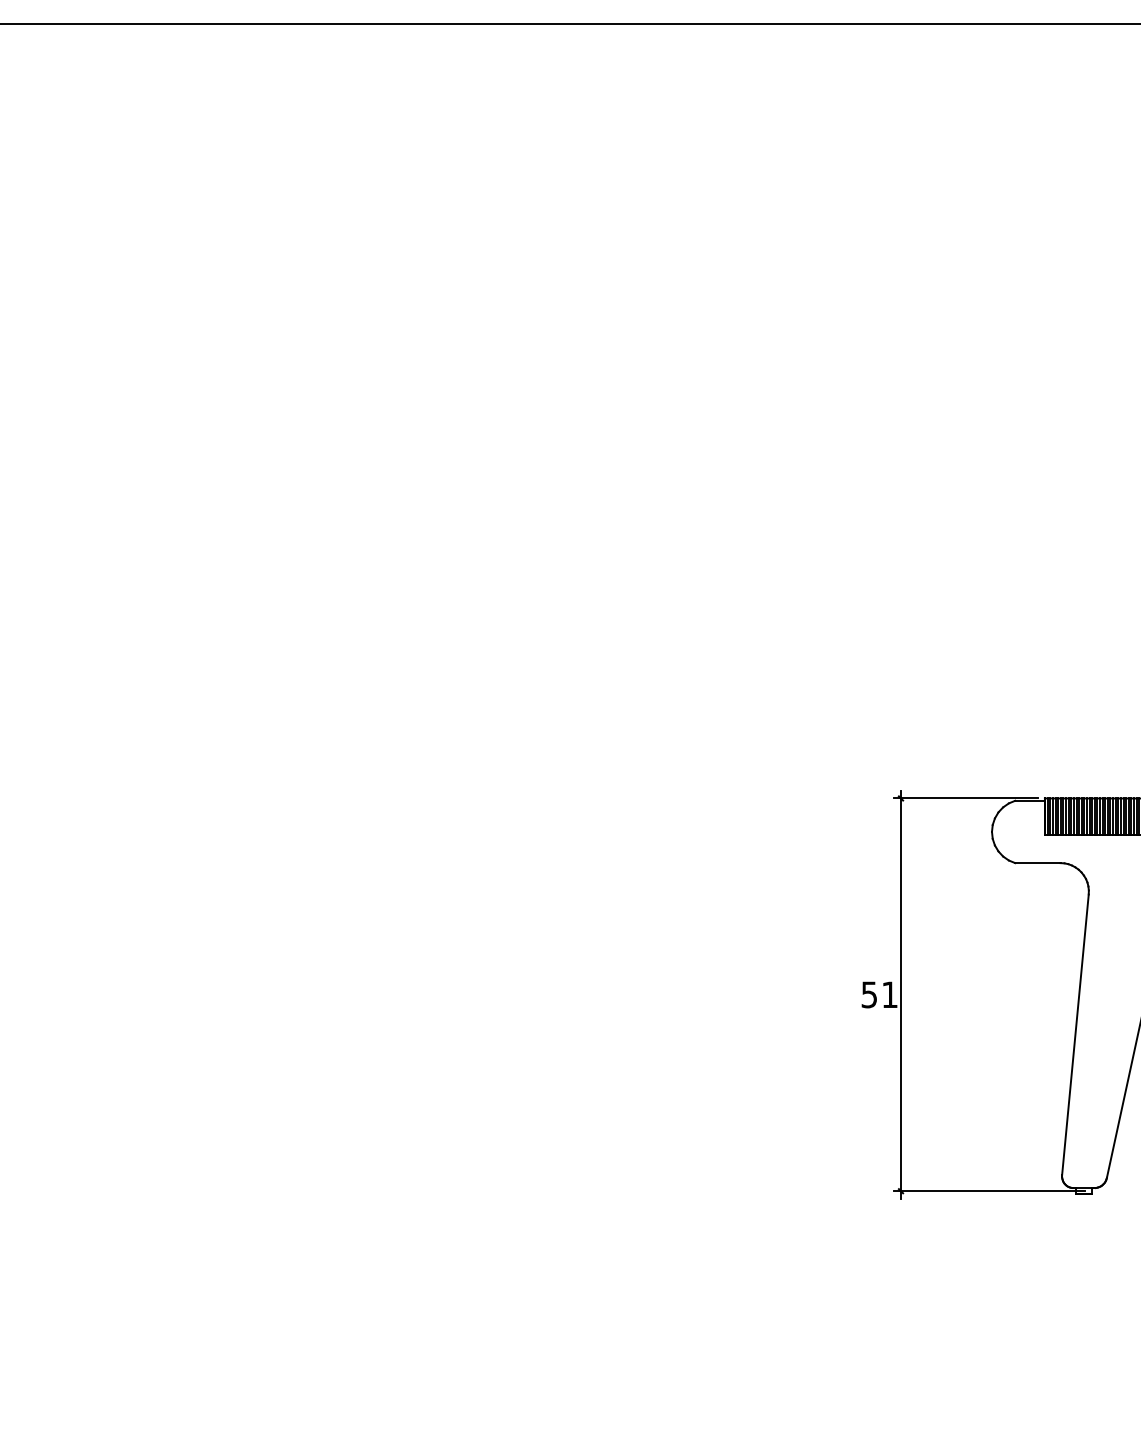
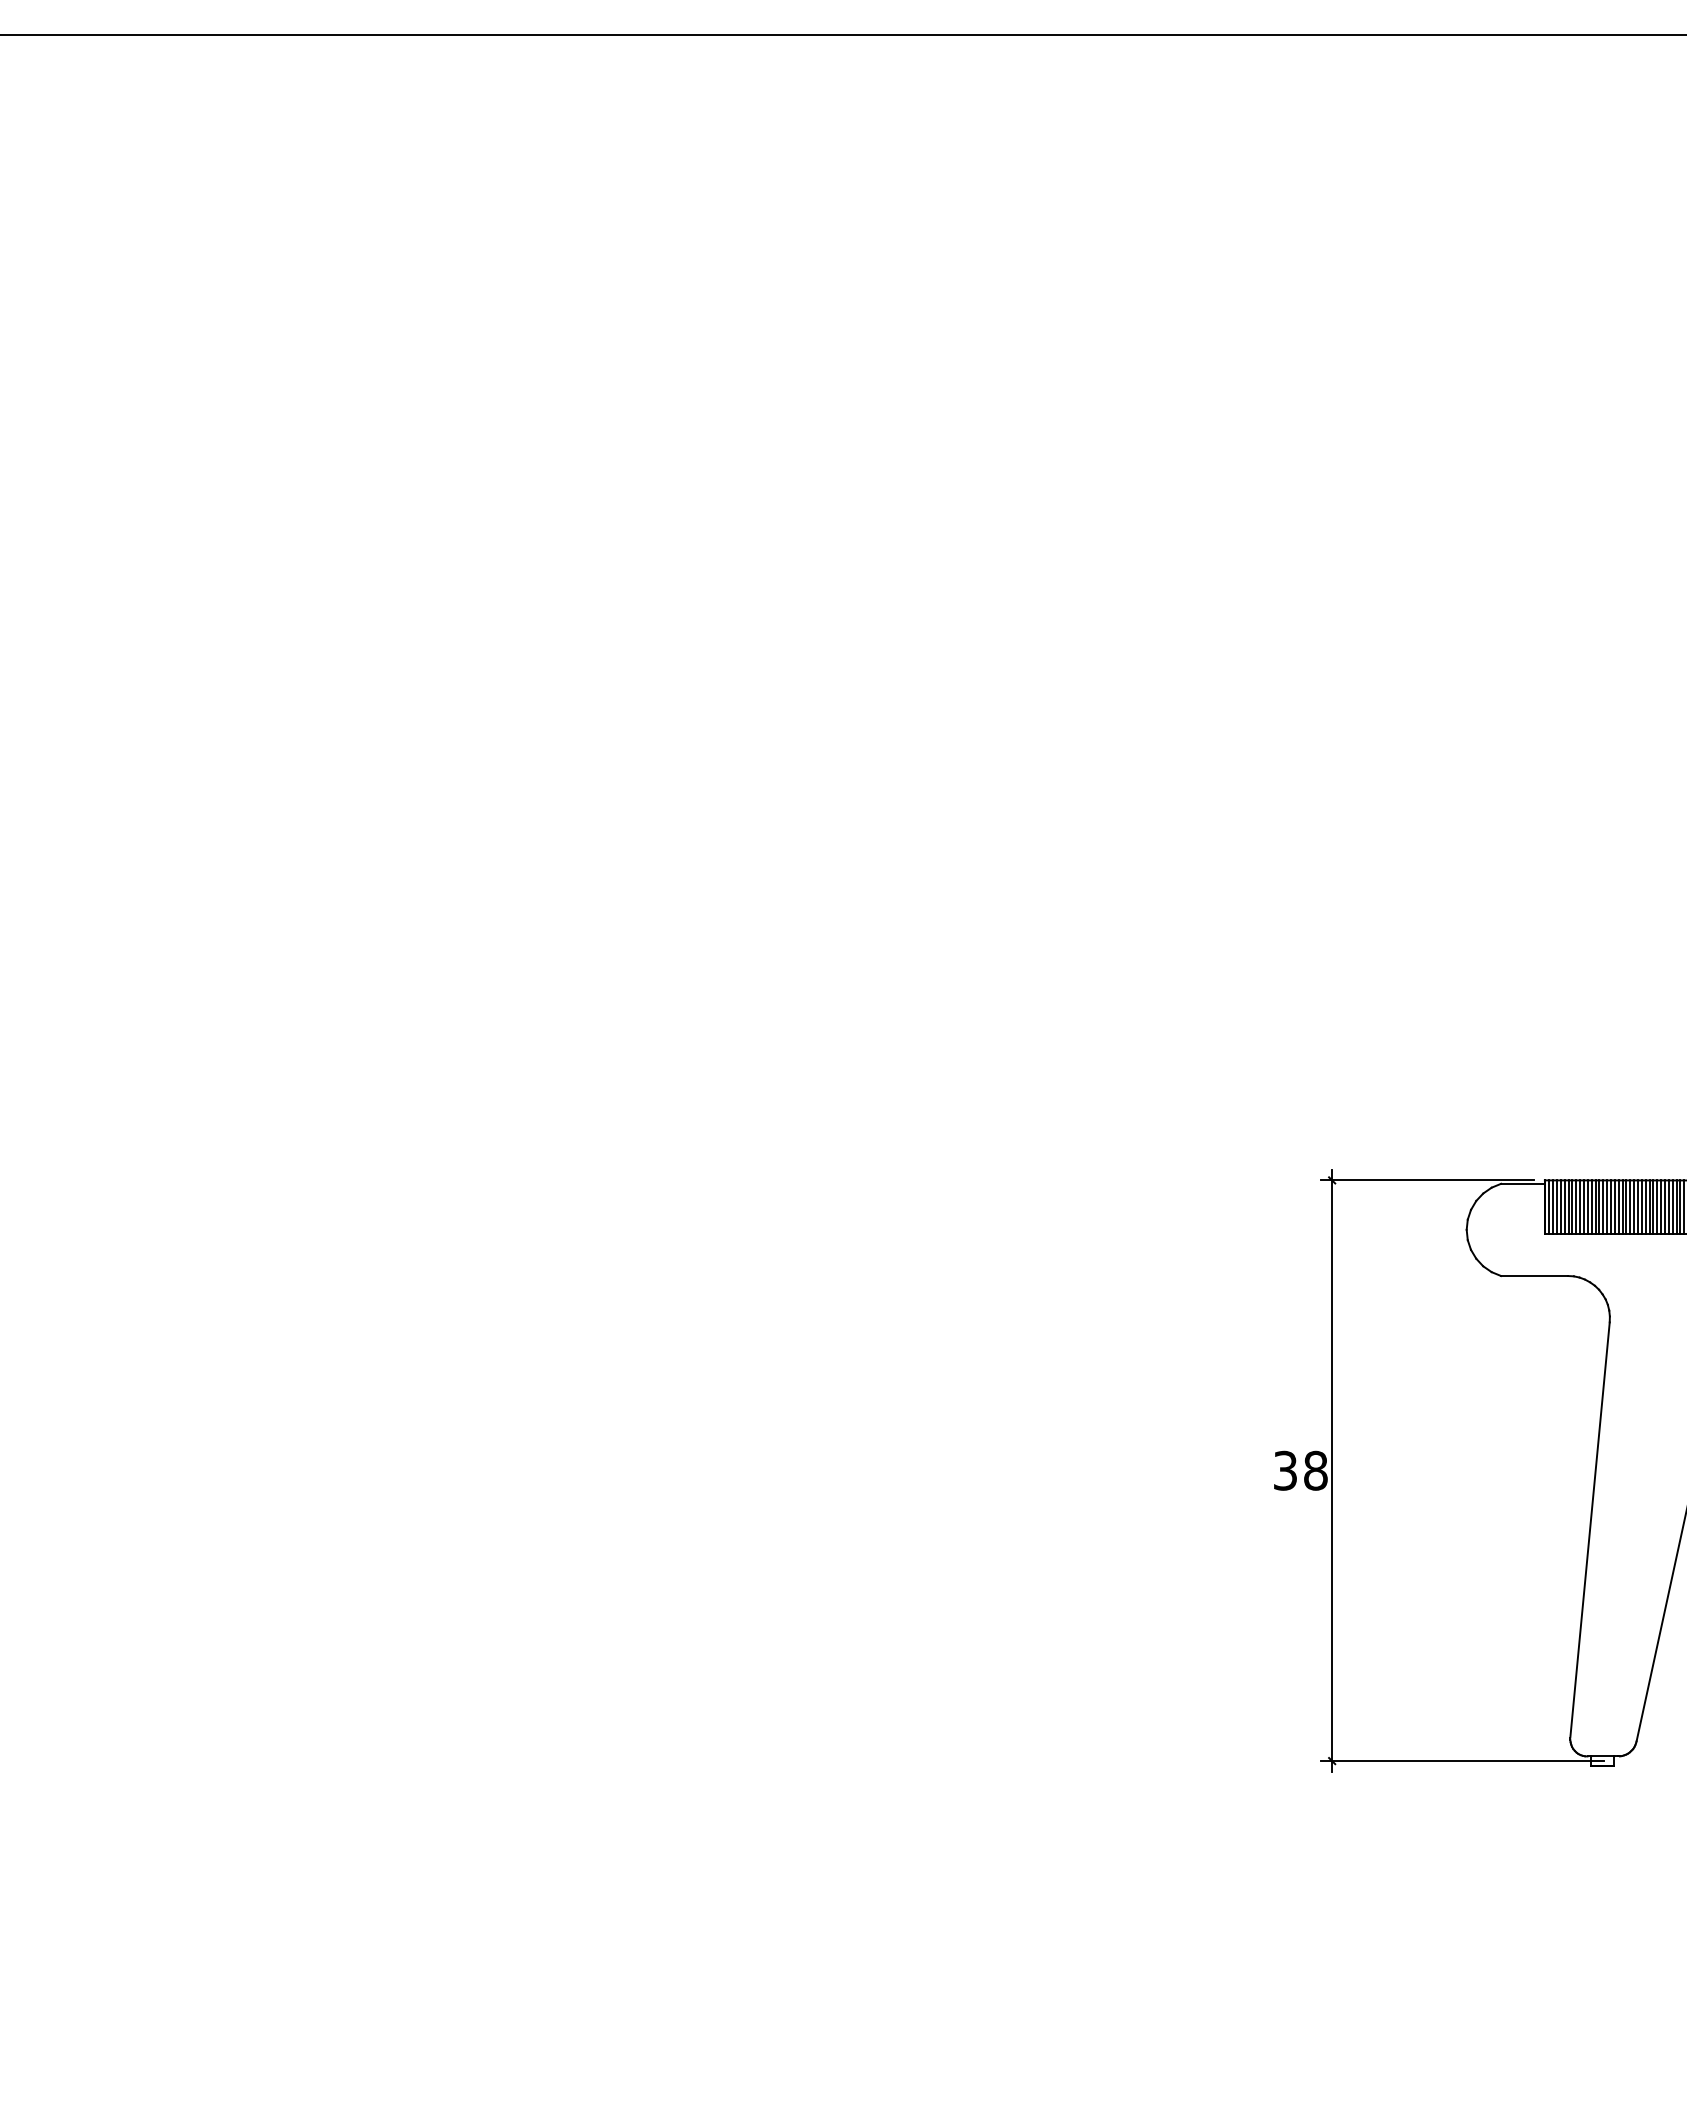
text: (880, 994) -> (1301, 1470), 51 -> 38

